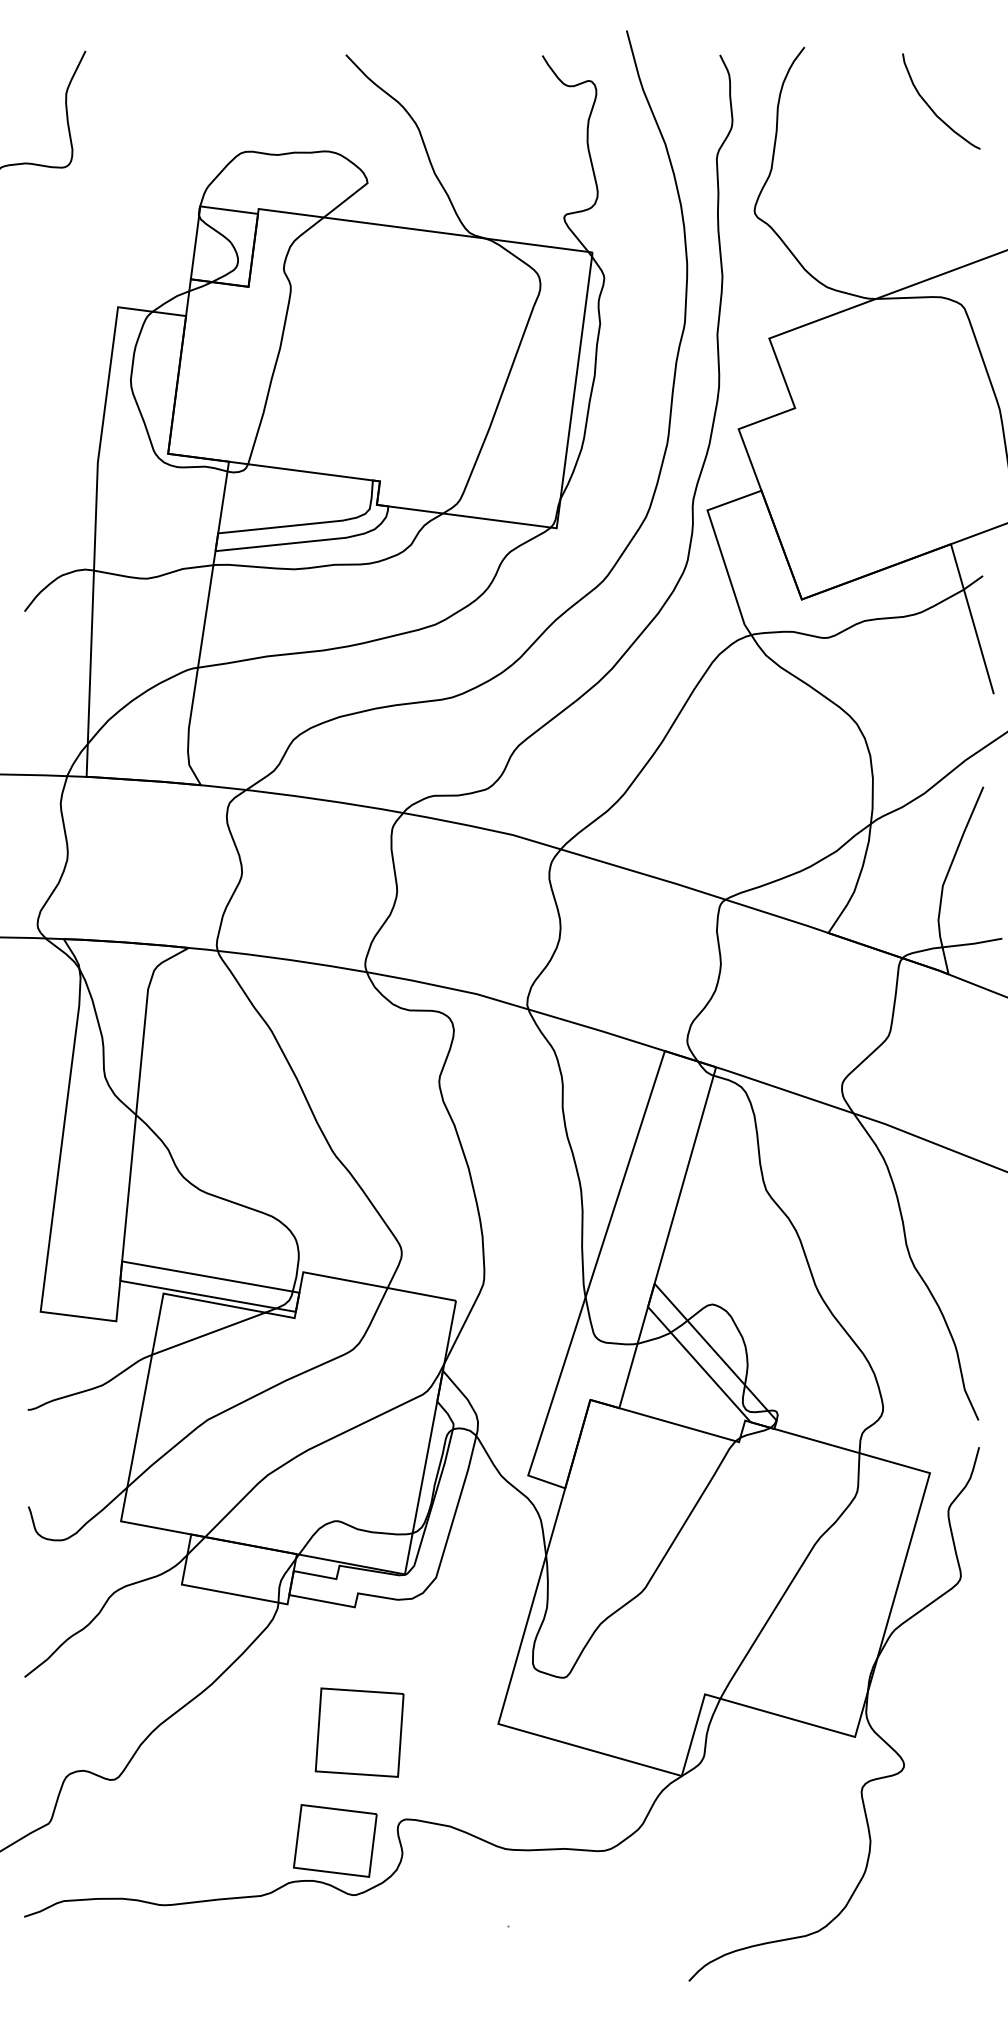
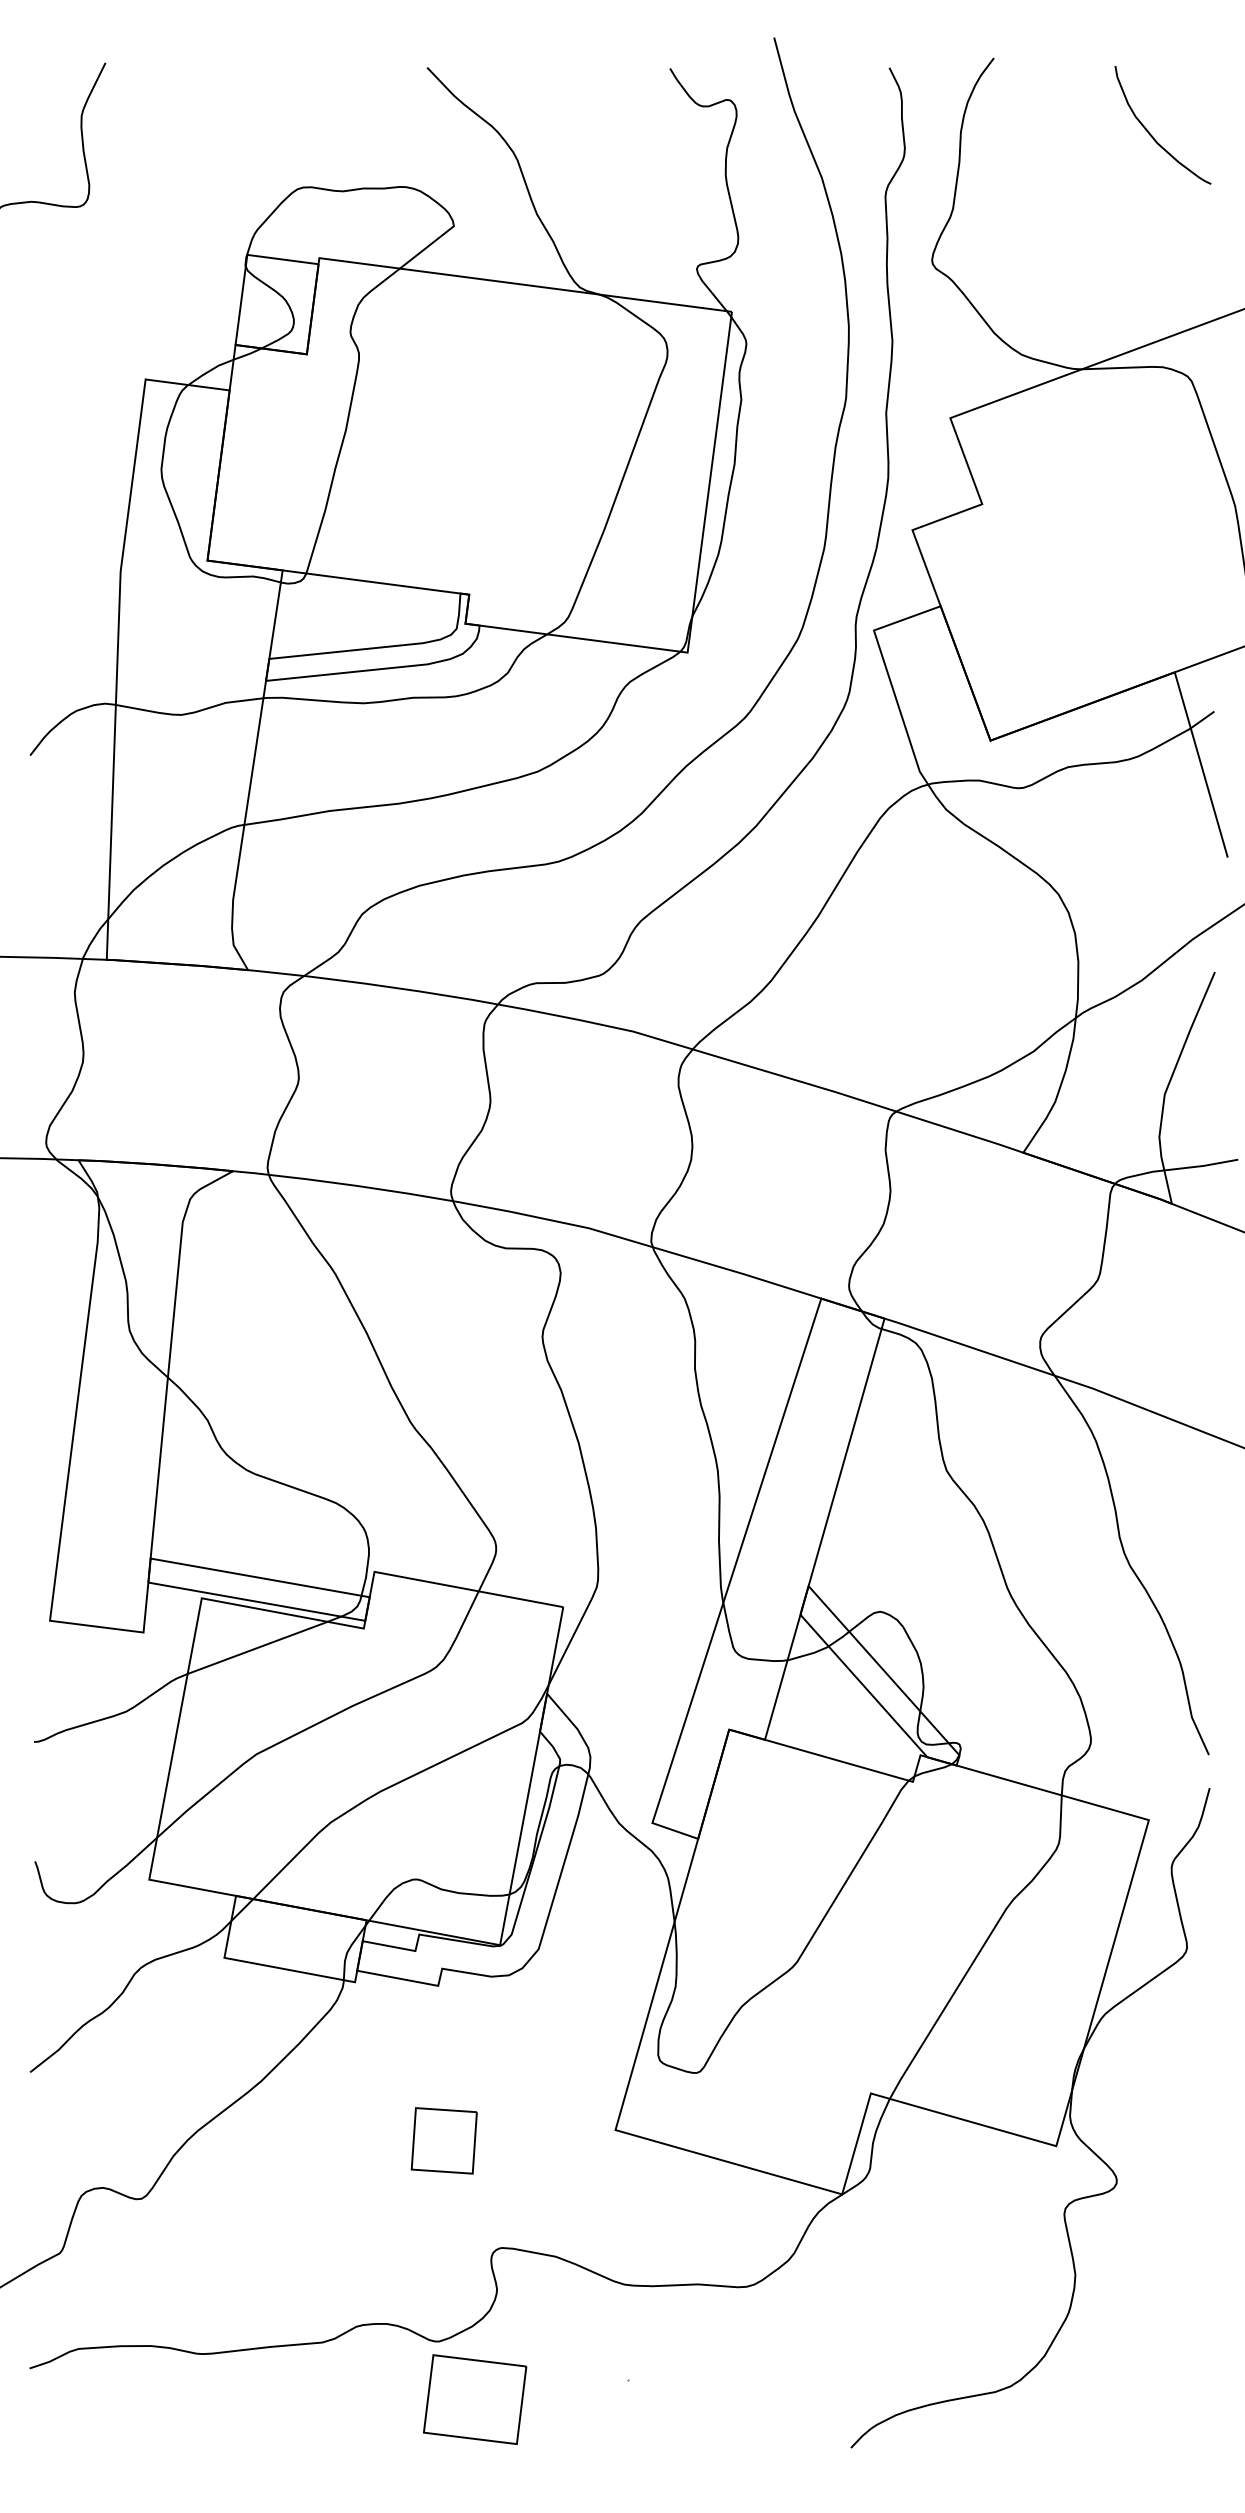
part: (359, 1732) -> (444, 2140), size x0.6
part: (335, 1840) -> (475, 2399), moved

